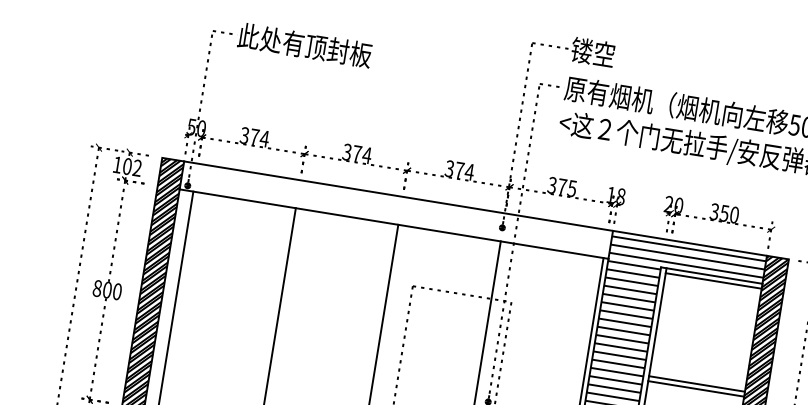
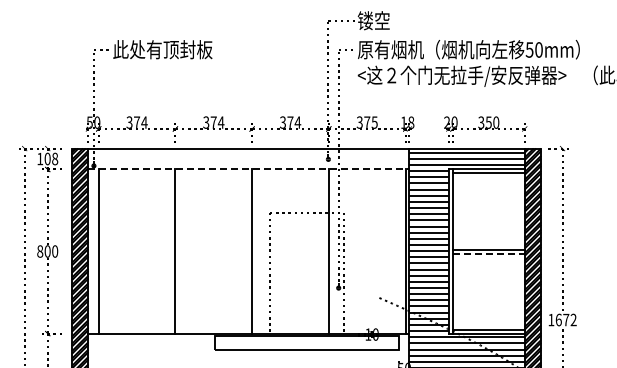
text: (138, 167) -> (55, 158), 102 -> 108
line: (394, 224) -> (249, 169), solid -> dashed
line: (695, 389) -> (488, 254), solid -> dashed

